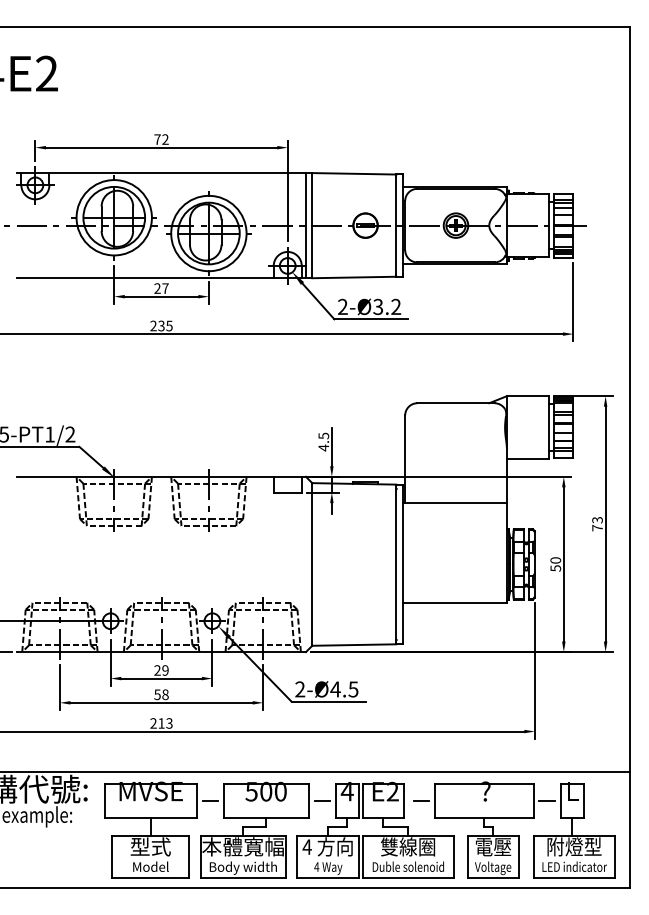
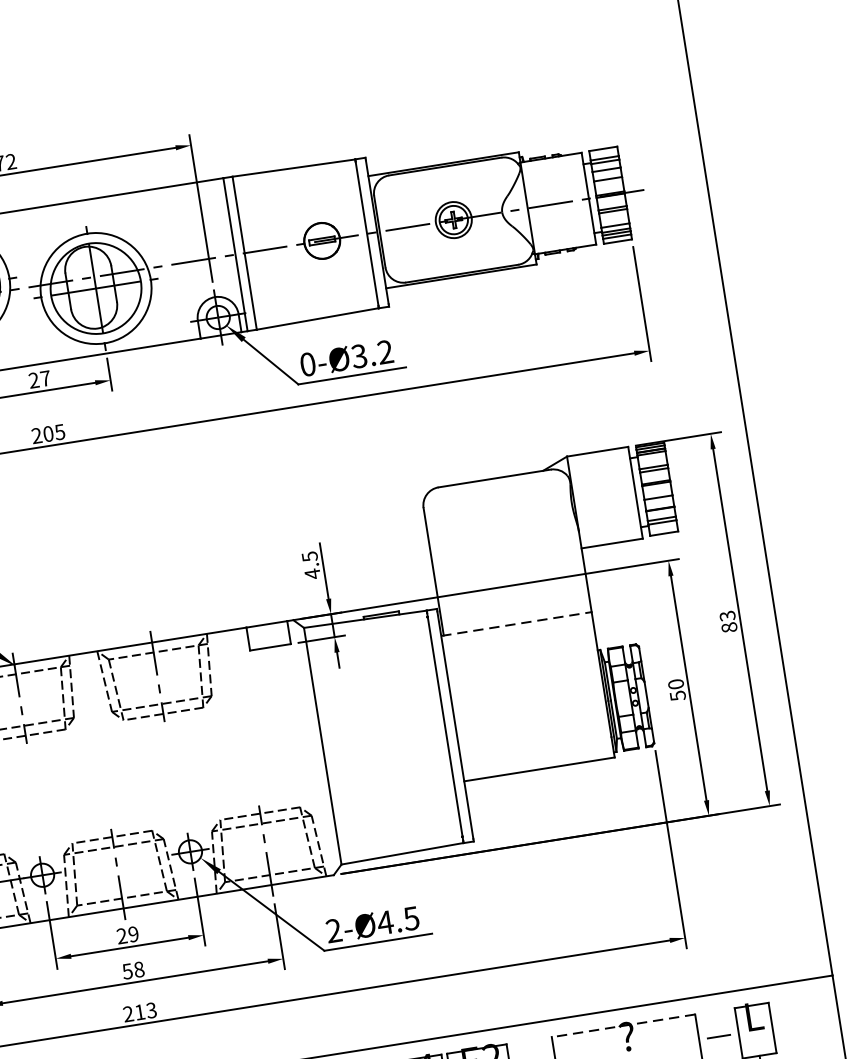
text: (342, 307) -> (307, 365), 2-Ø3.2 -> 0-Ø3.2
text: (161, 325) -> (48, 433), 235 -> 205
line: (455, 503) -> (517, 624), solid -> dashed
text: (597, 527) -> (729, 626), 73 -> 83
line: (483, 783) -> (622, 1025), solid -> dashed

